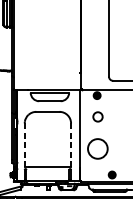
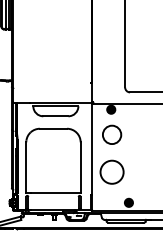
circle: (98, 116) -> (112, 134), size x1.67
line: (70, 144) -> (80, 167), dashed -> solid
line: (24, 145) -> (26, 168), dashed -> solid

